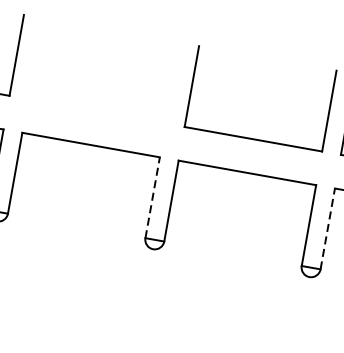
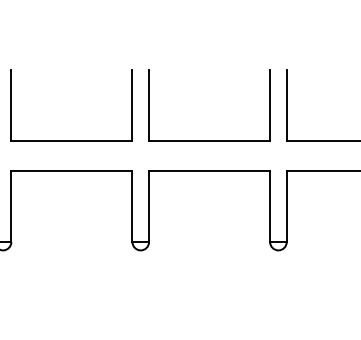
part: (96, 110) -> (71, 140), added
line: (152, 197) -> (132, 206), dashed -> solid
line: (327, 228) -> (286, 206), dashed -> solid

